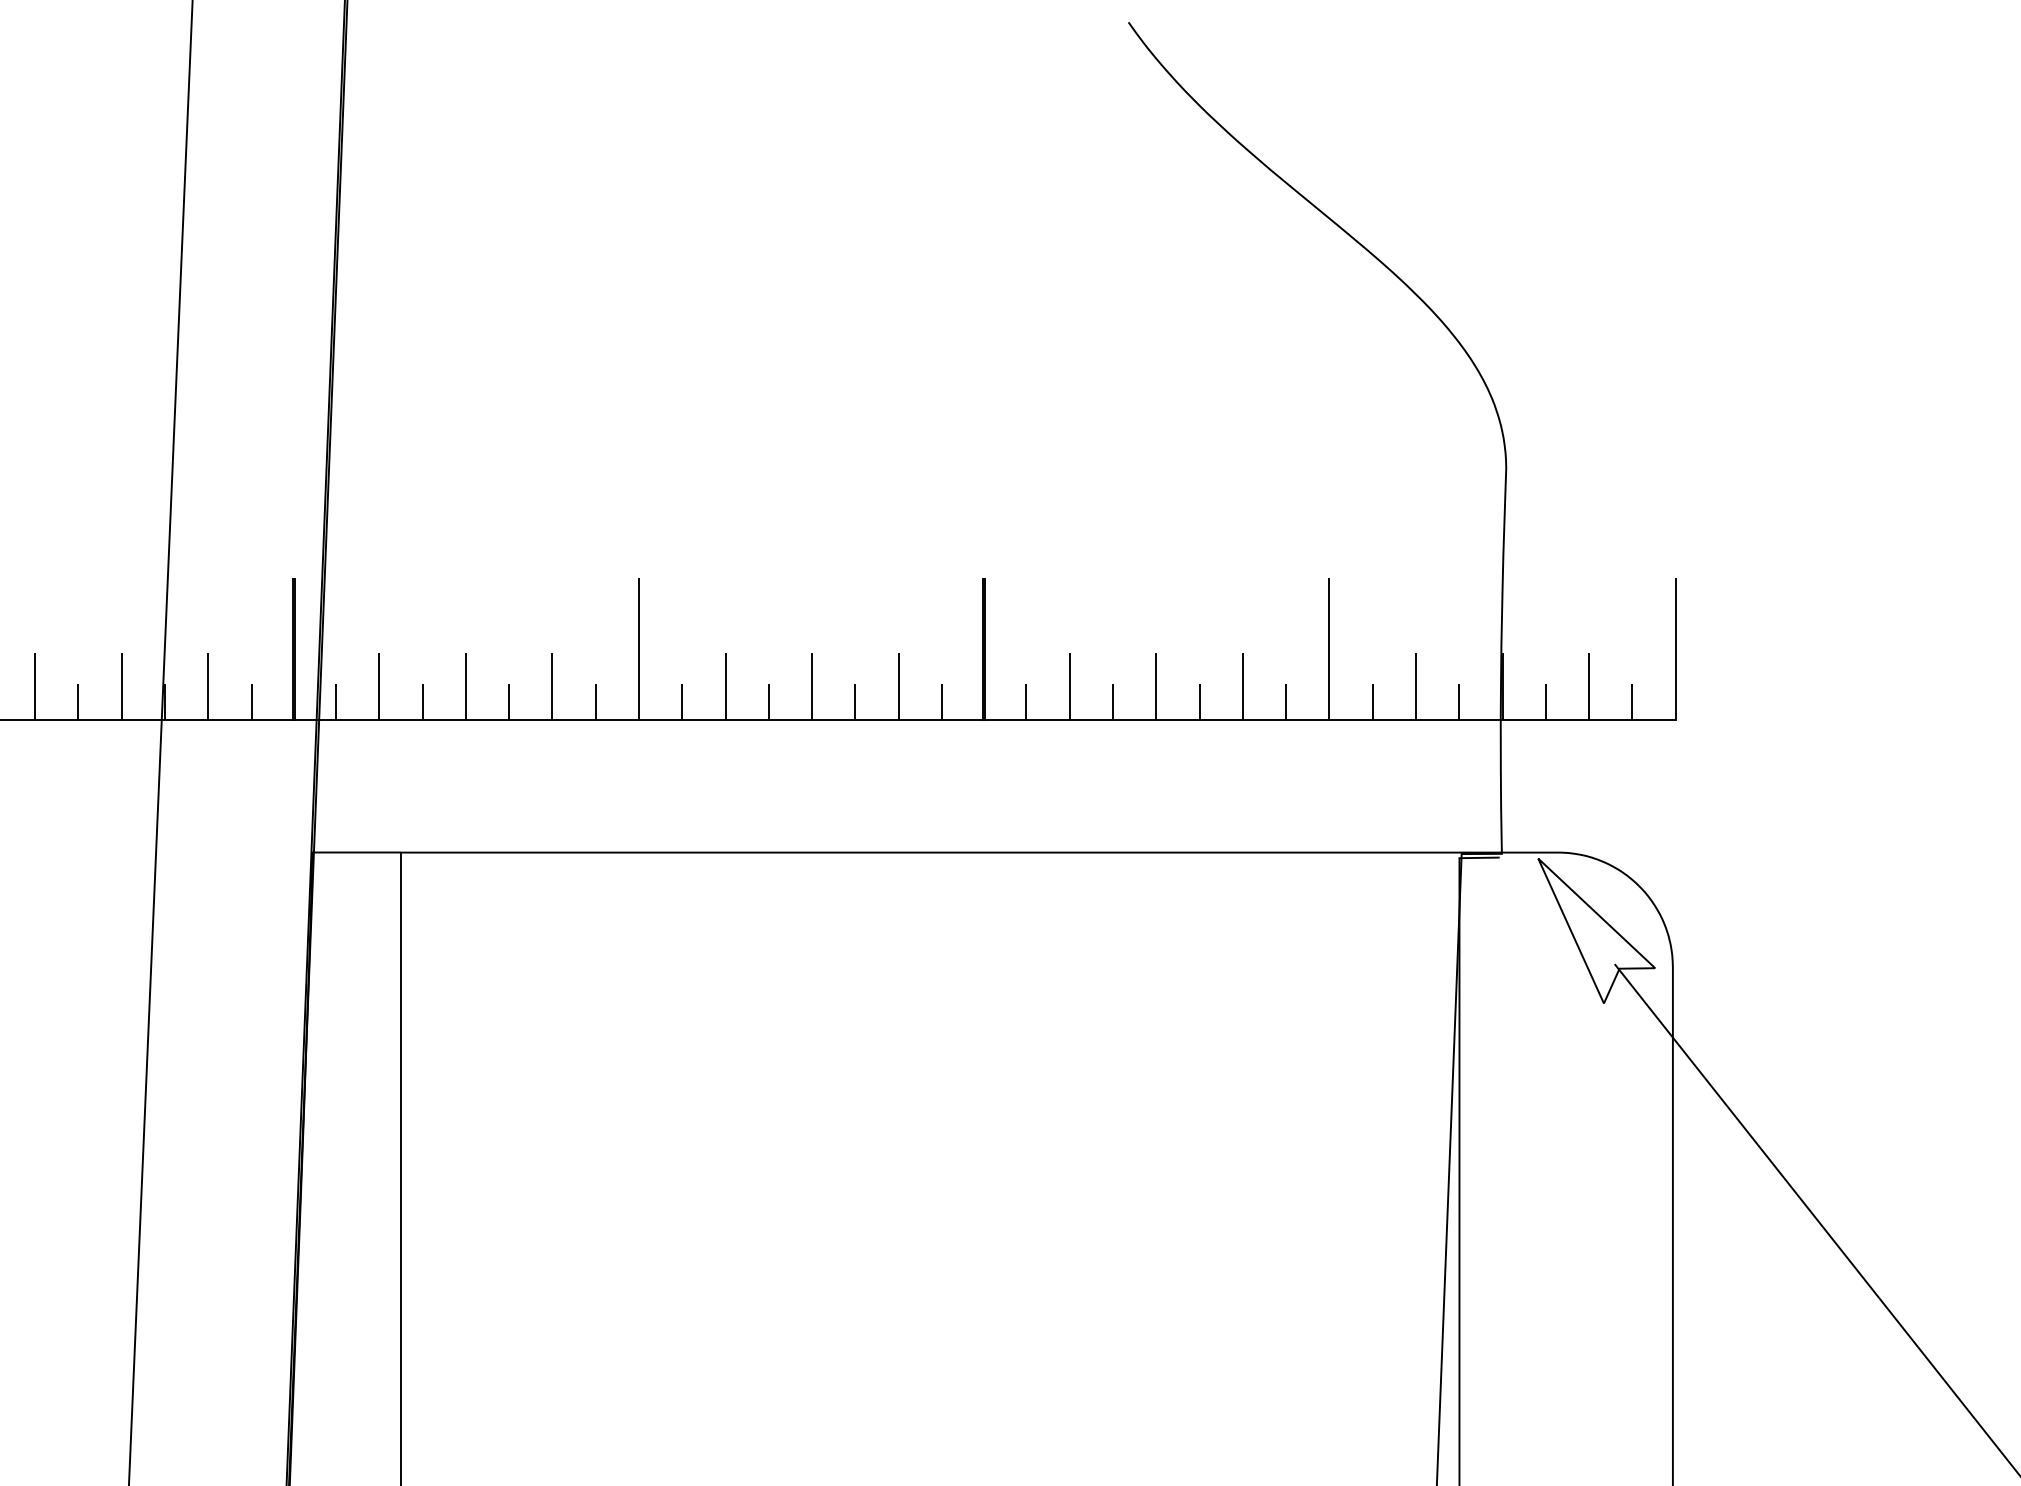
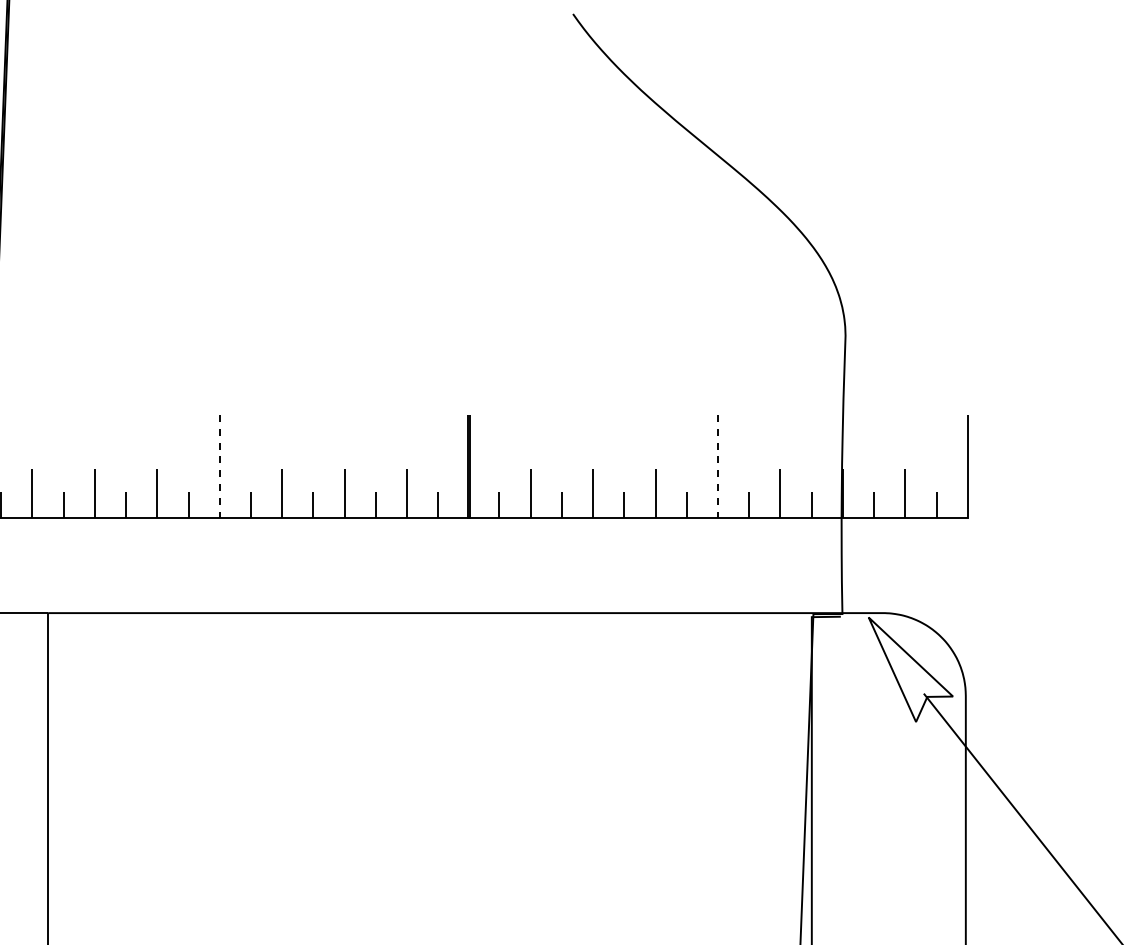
line: (638, 649) -> (219, 466), solid -> dashed
line: (1329, 649) -> (718, 466), solid -> dashed

